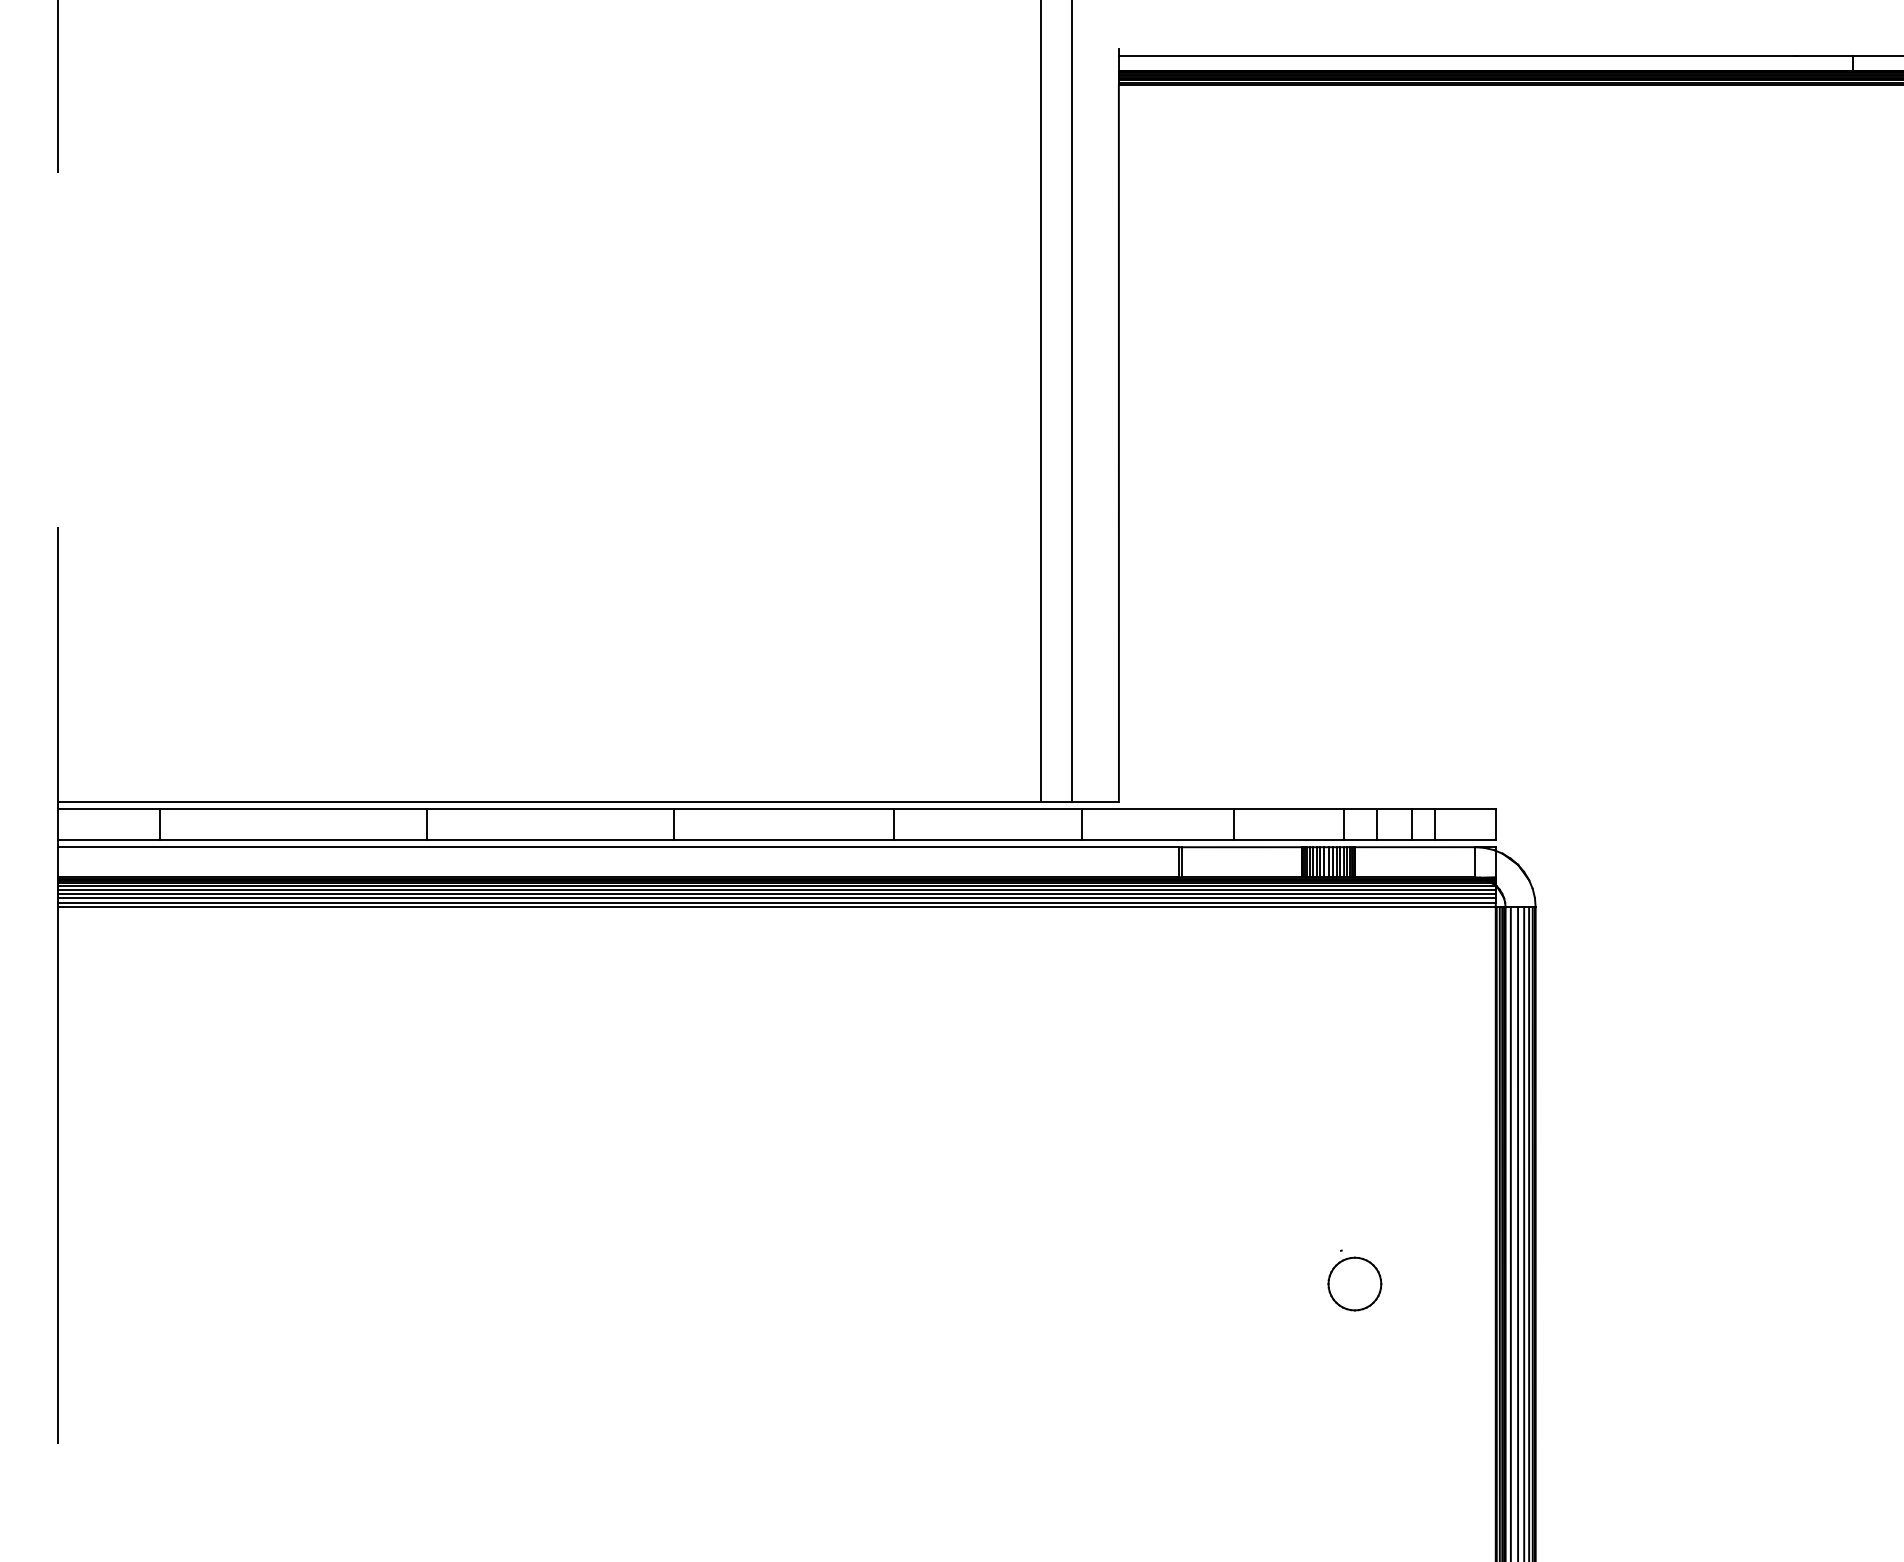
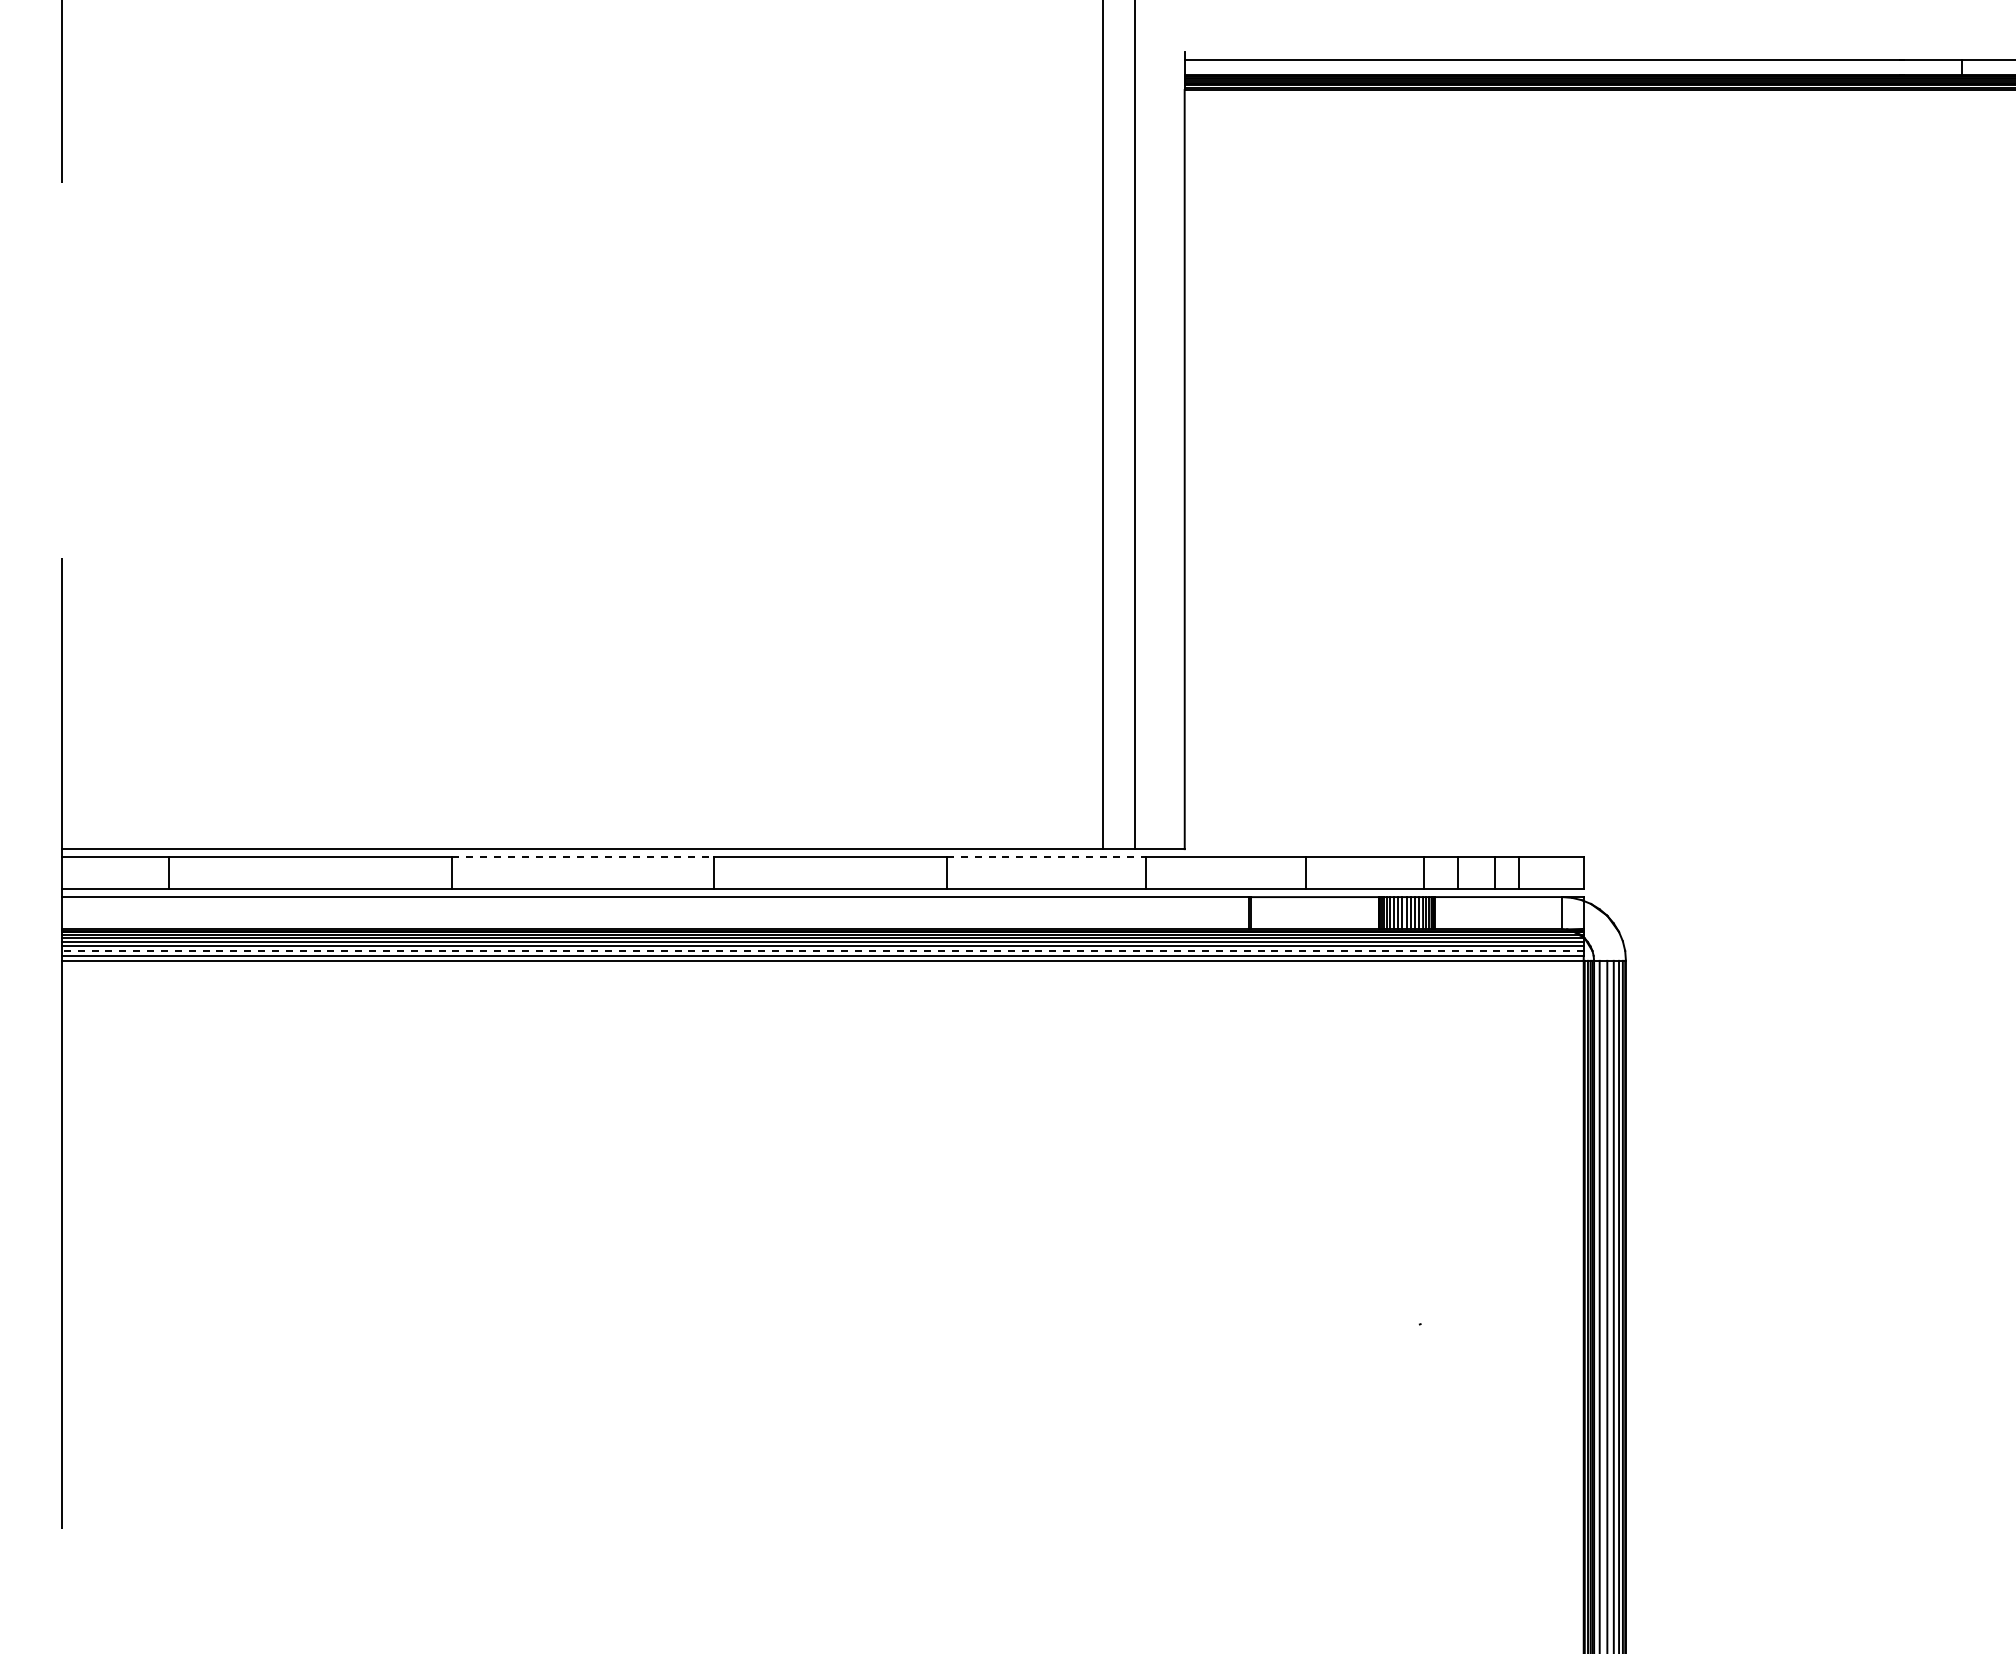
line: (551, 809) -> (583, 857), solid -> dashed
line: (988, 809) -> (1046, 857), solid -> dashed
line: (776, 898) -> (822, 951), solid -> dashed
part: (1354, 1283) -> (1434, 1359), removed

